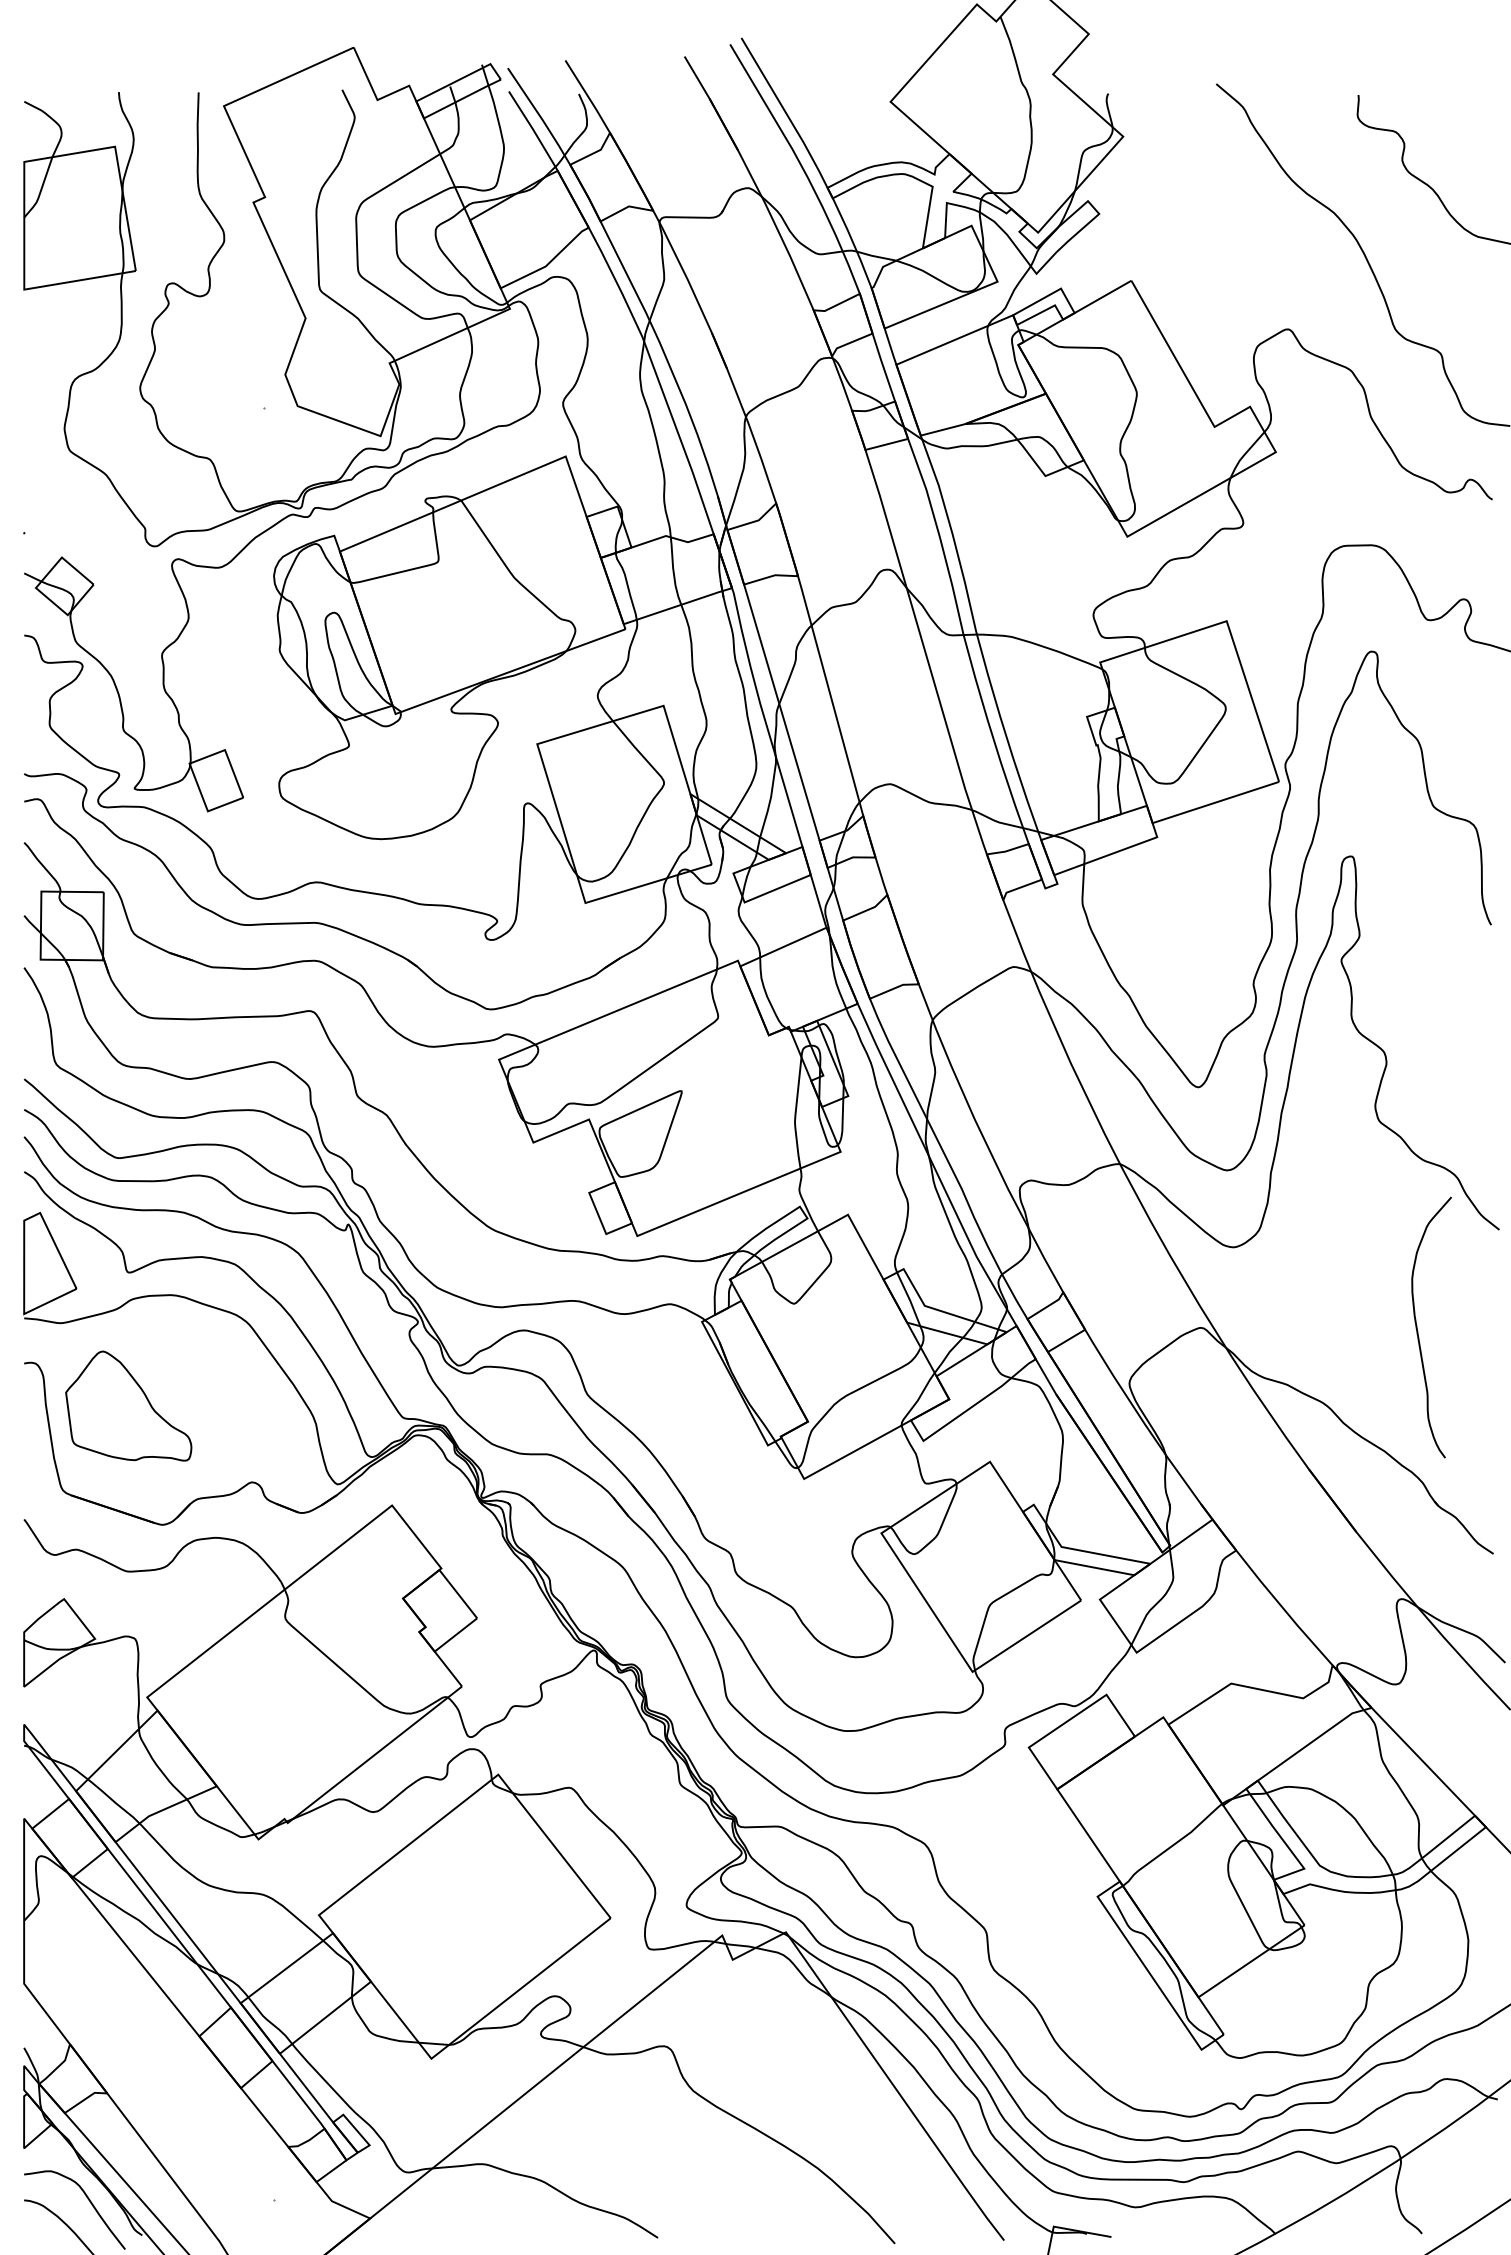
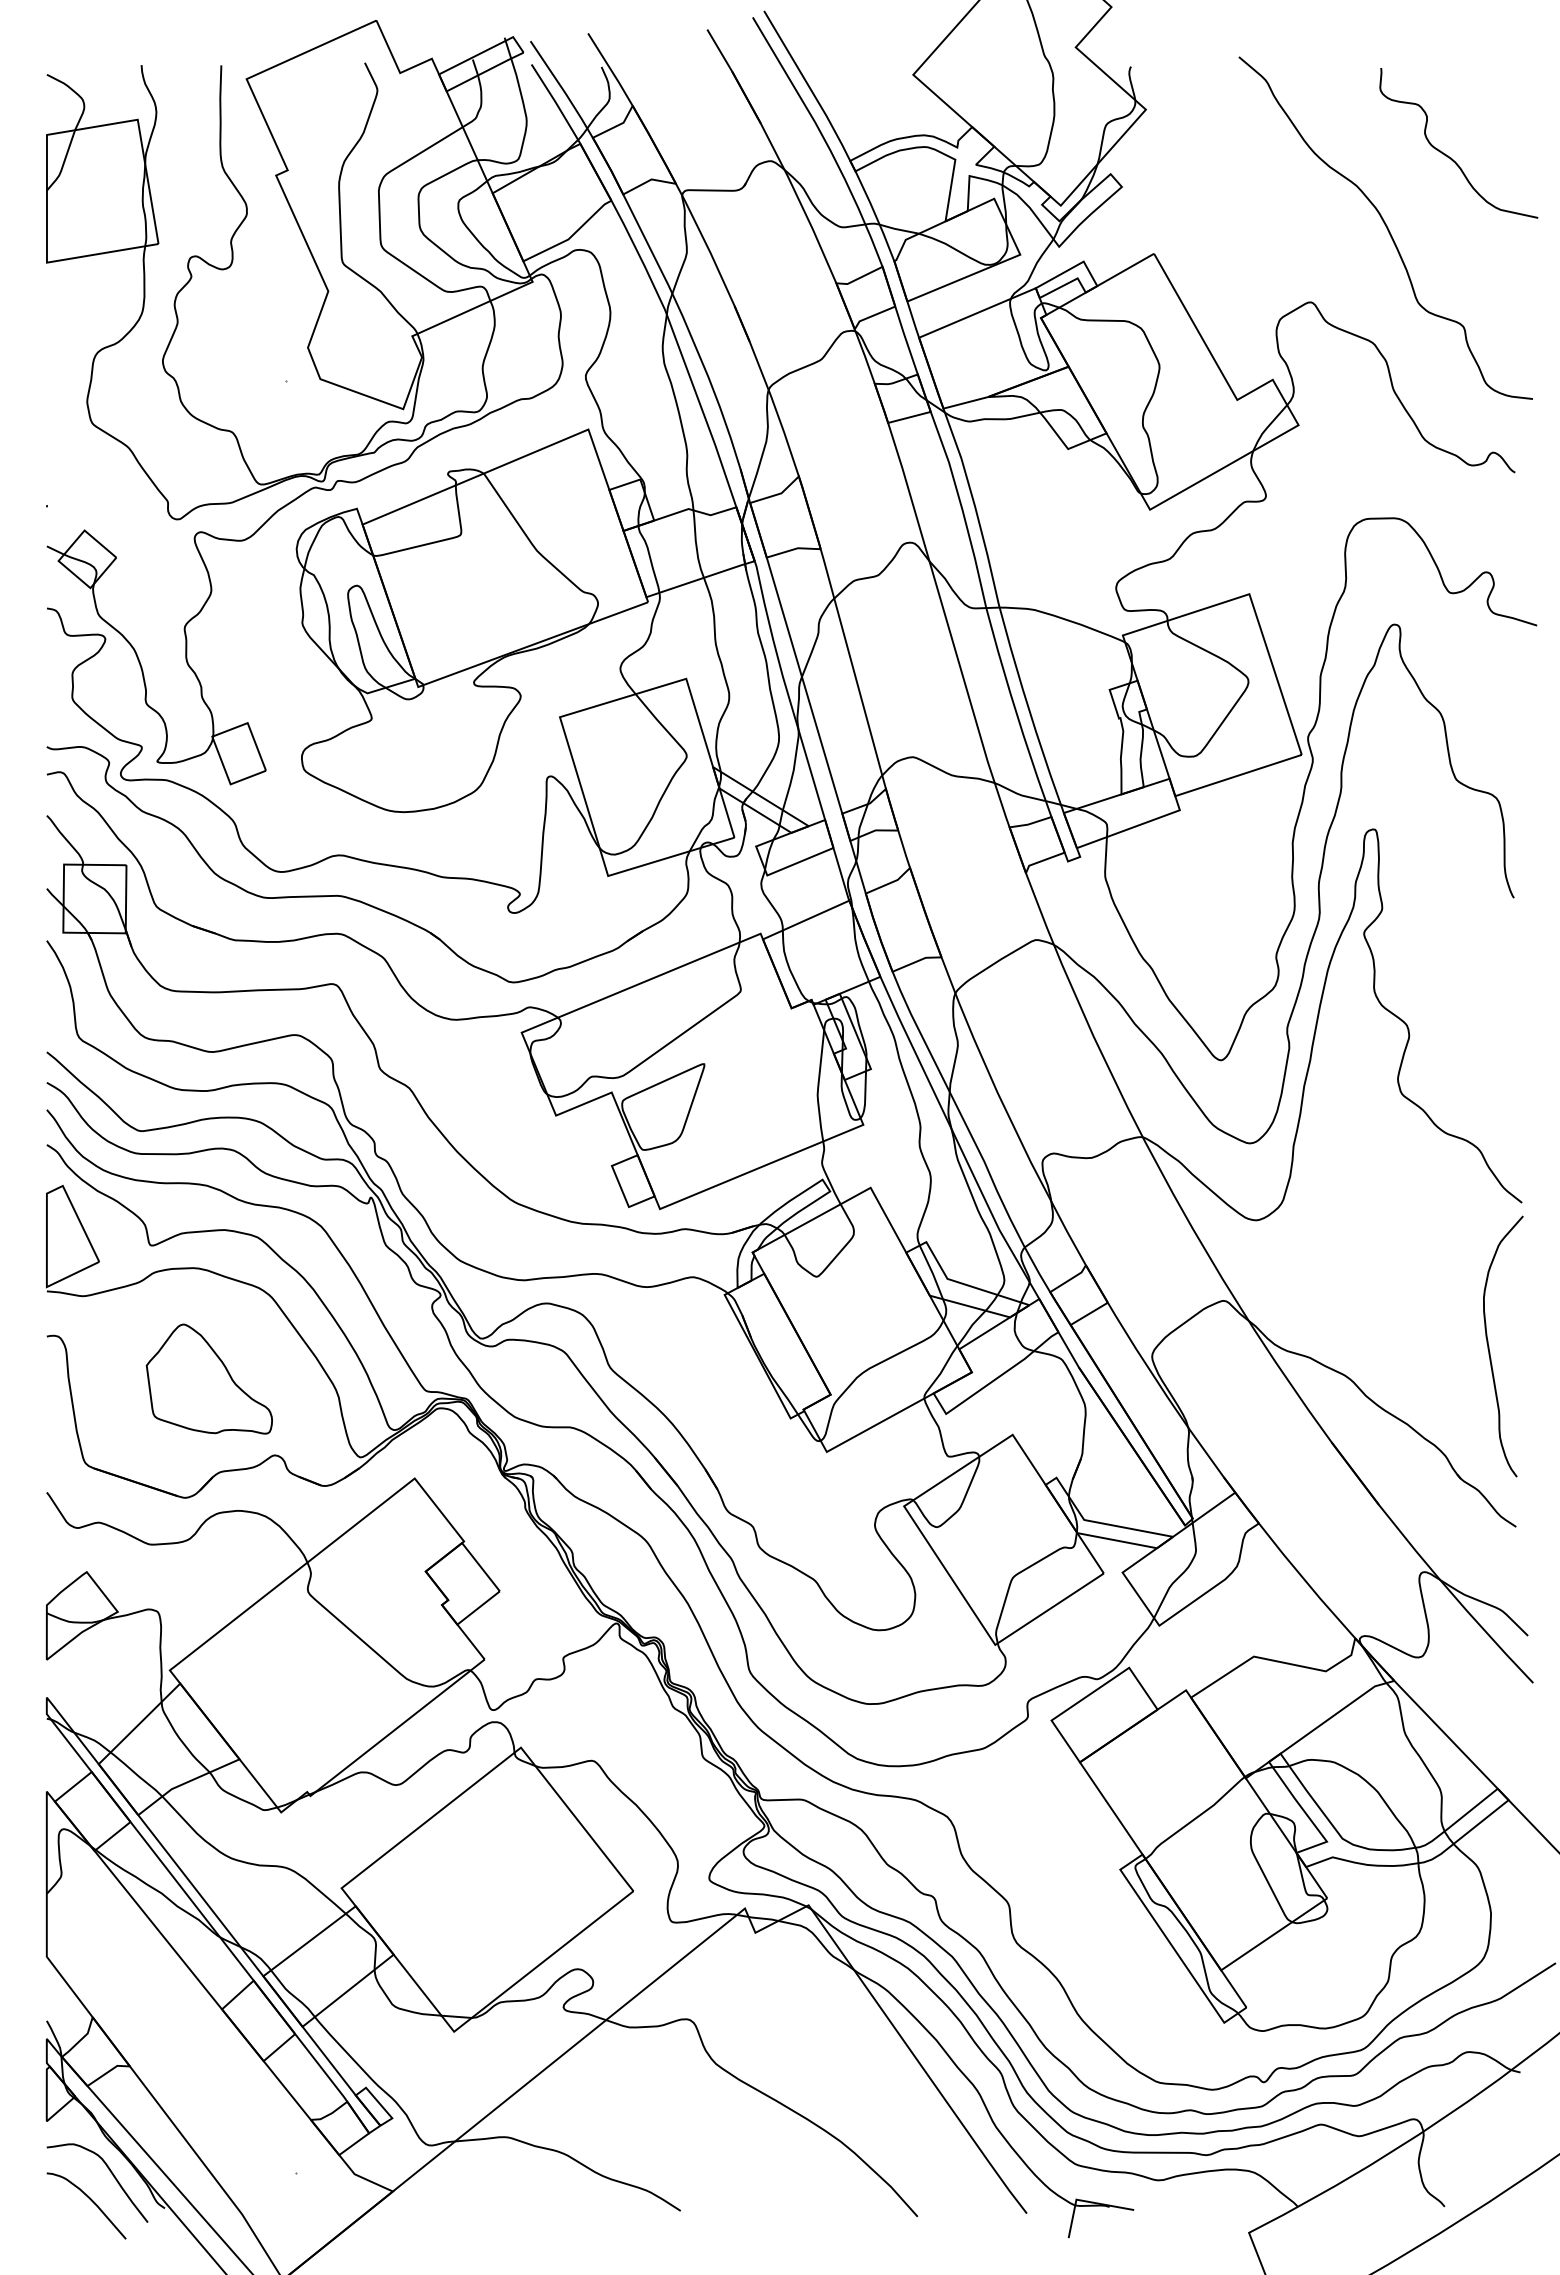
curve: (1417, 1327) -> (1489, 1346), moved
part: (127, 1405) -> (208, 1378), moved

